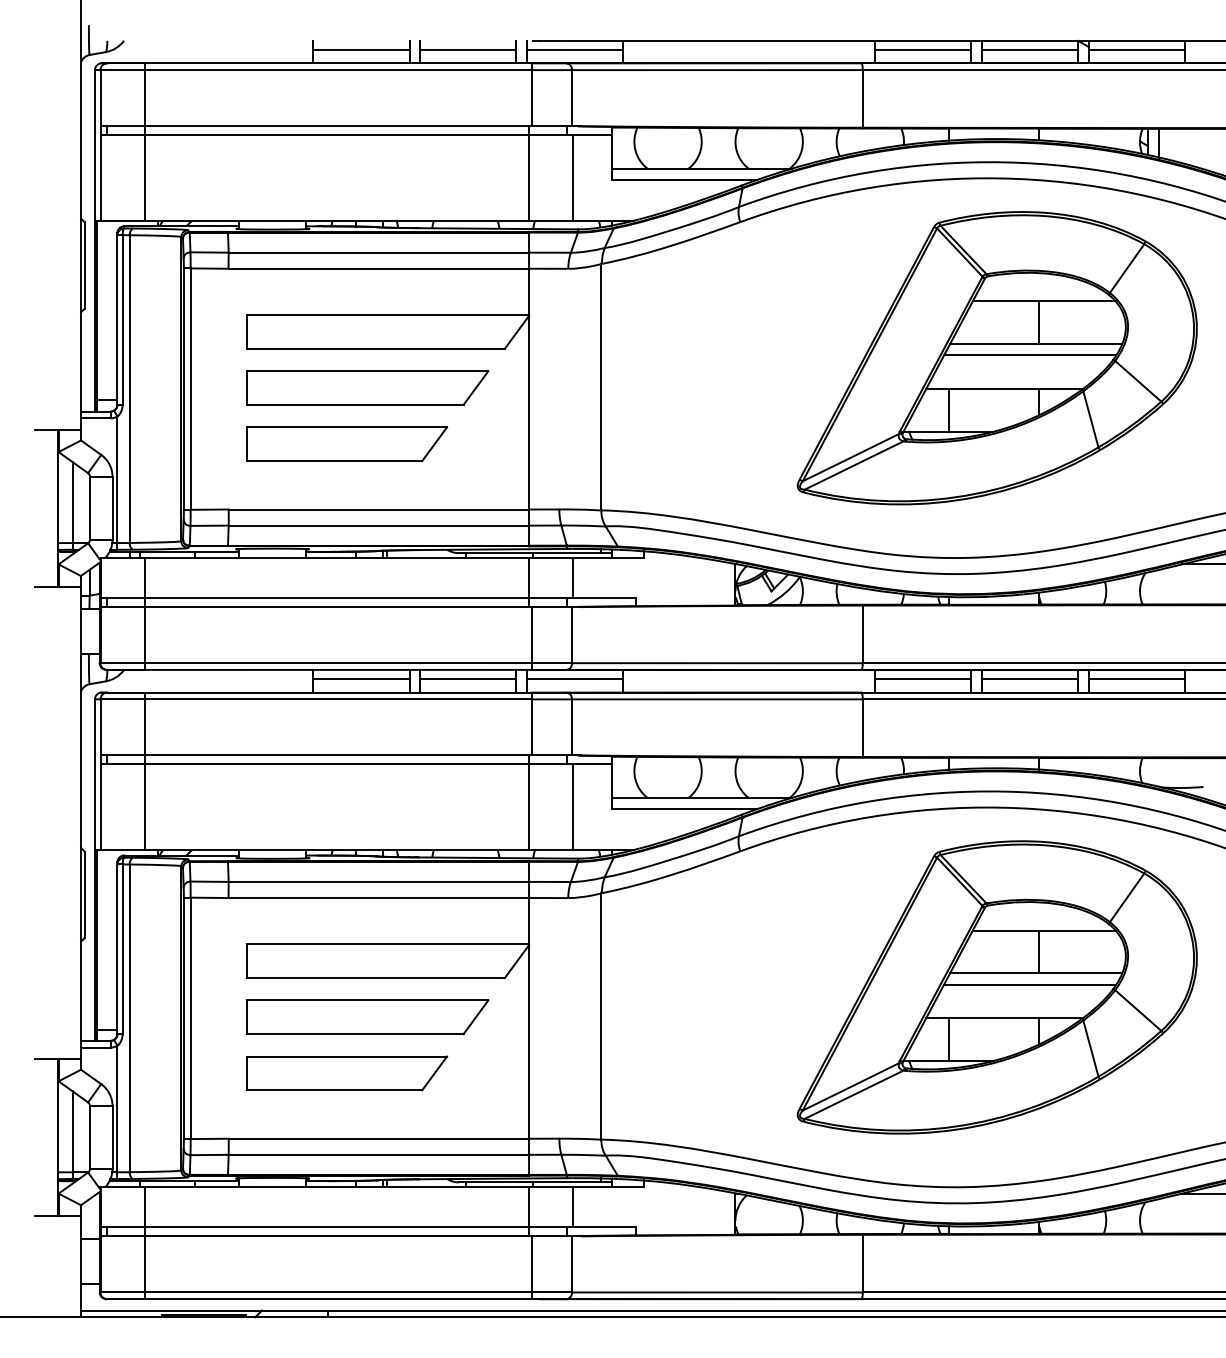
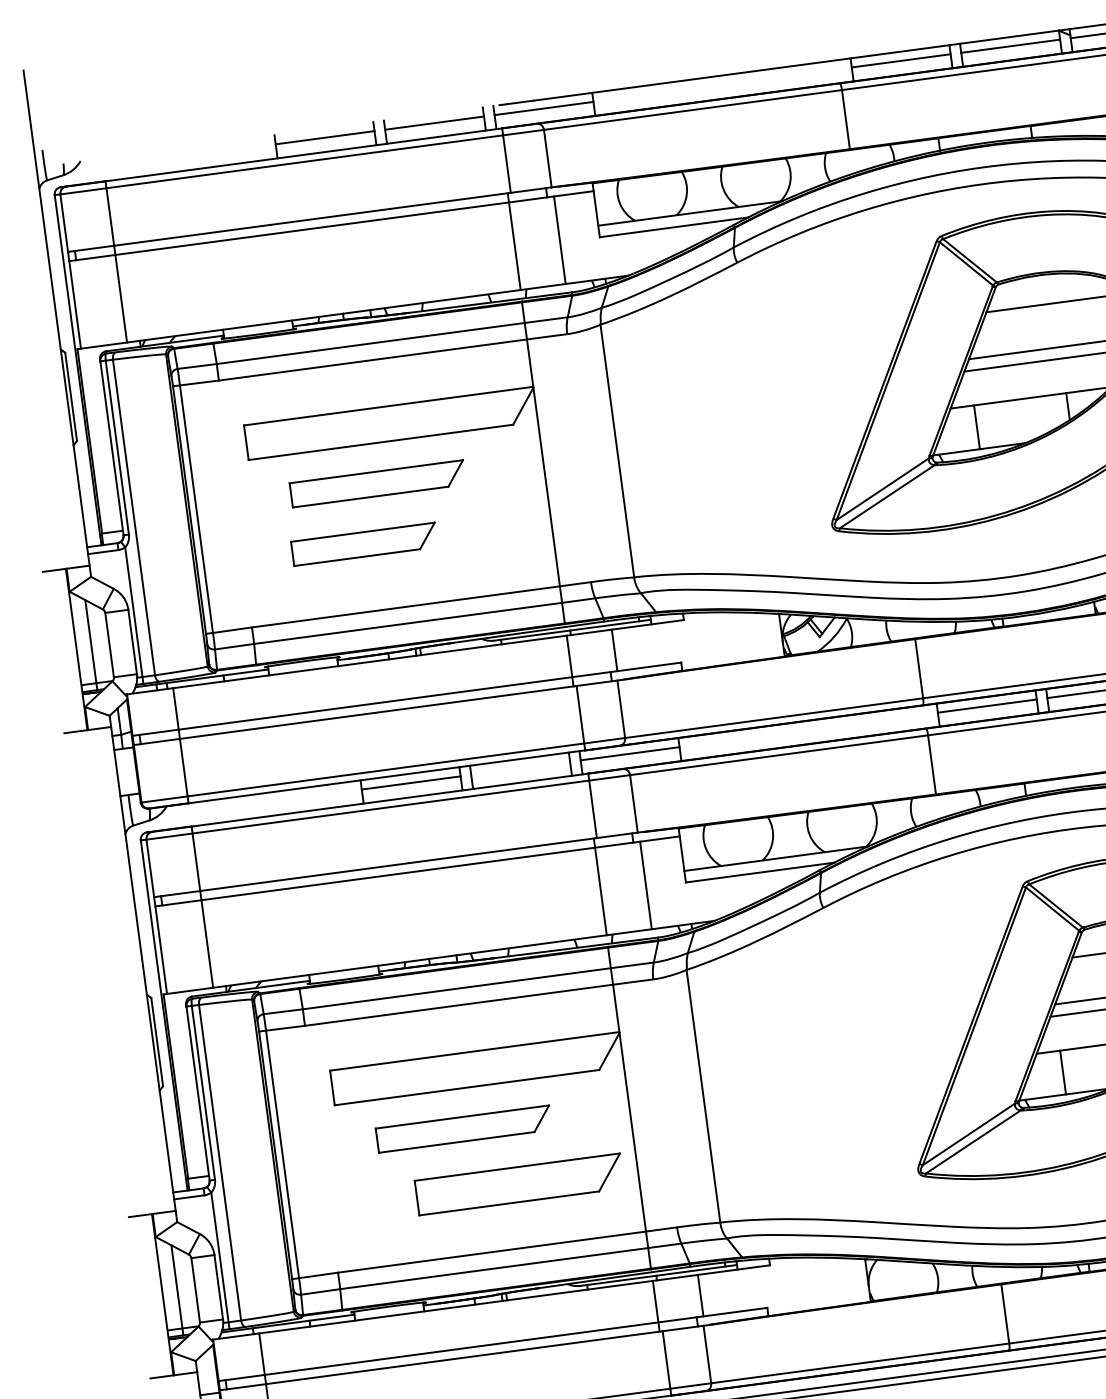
line: (1038, 322) -> (1056, 324), removed
part: (367, 387) -> (377, 483), size x0.7
part: (347, 444) -> (364, 544), size x0.7
line: (467, 678) -> (519, 768), removed
part: (367, 1017) -> (463, 1129), size x0.7
part: (347, 1073) -> (520, 1184), moved

